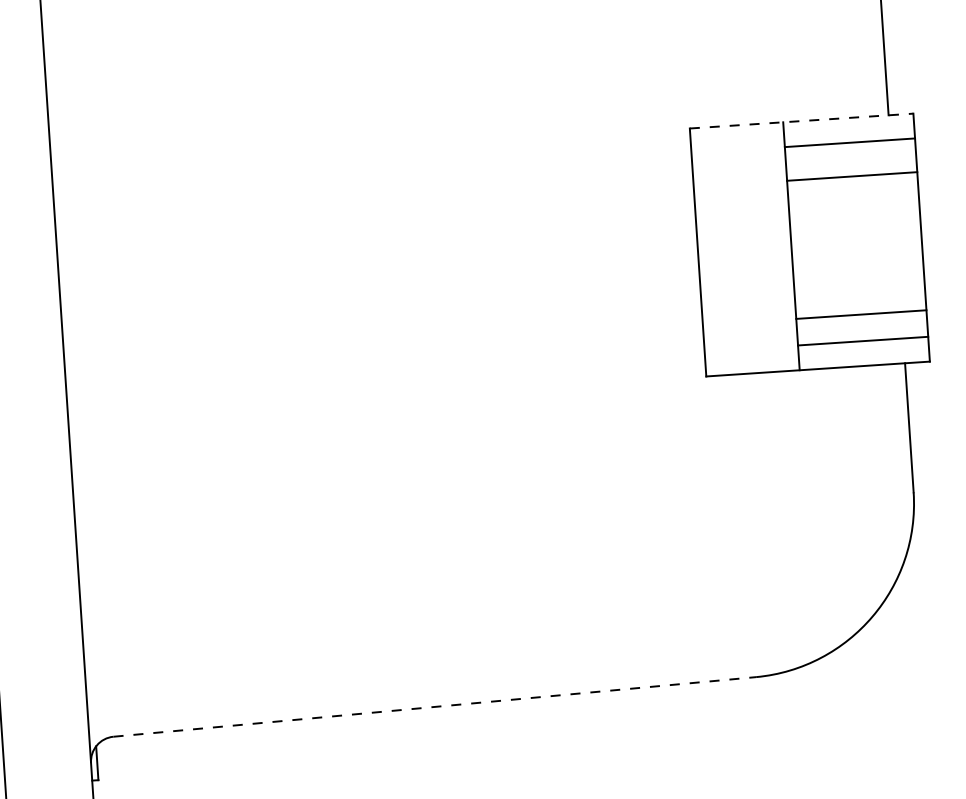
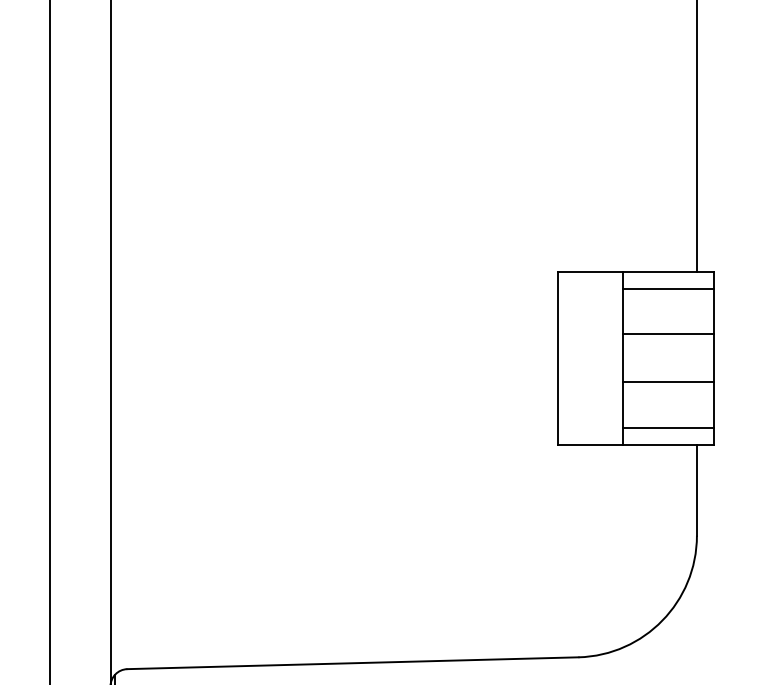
line: (802, 121) -> (636, 271), dashed -> solid
line: (851, 176) -> (668, 334), moved
line: (861, 314) -> (668, 382), moved
line: (434, 707) -> (352, 663), dashed -> solid

